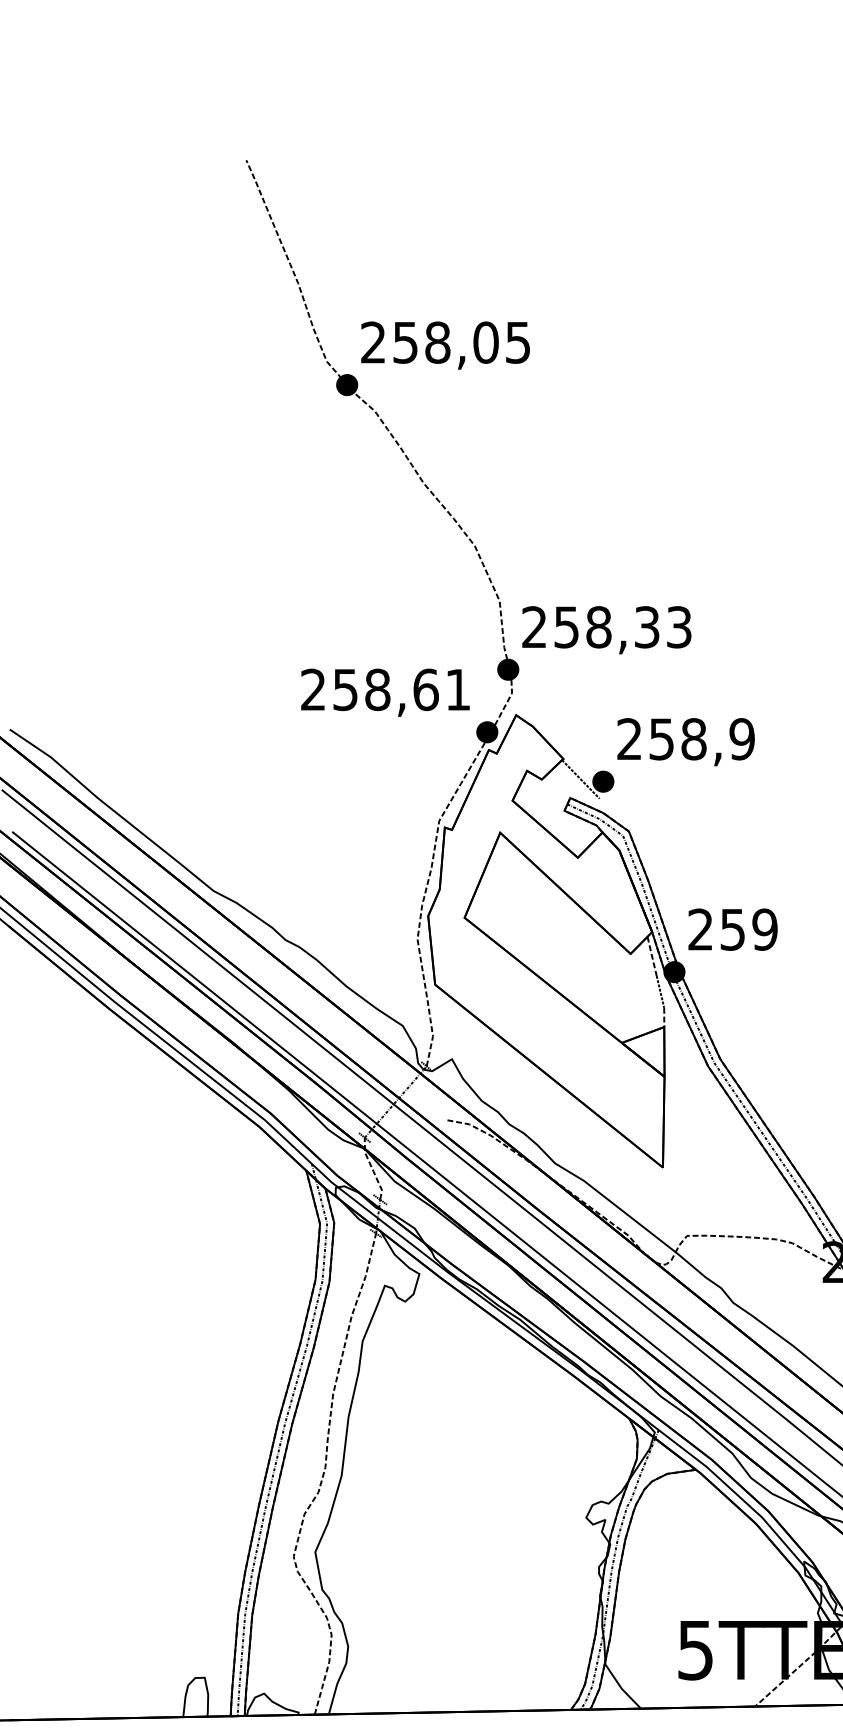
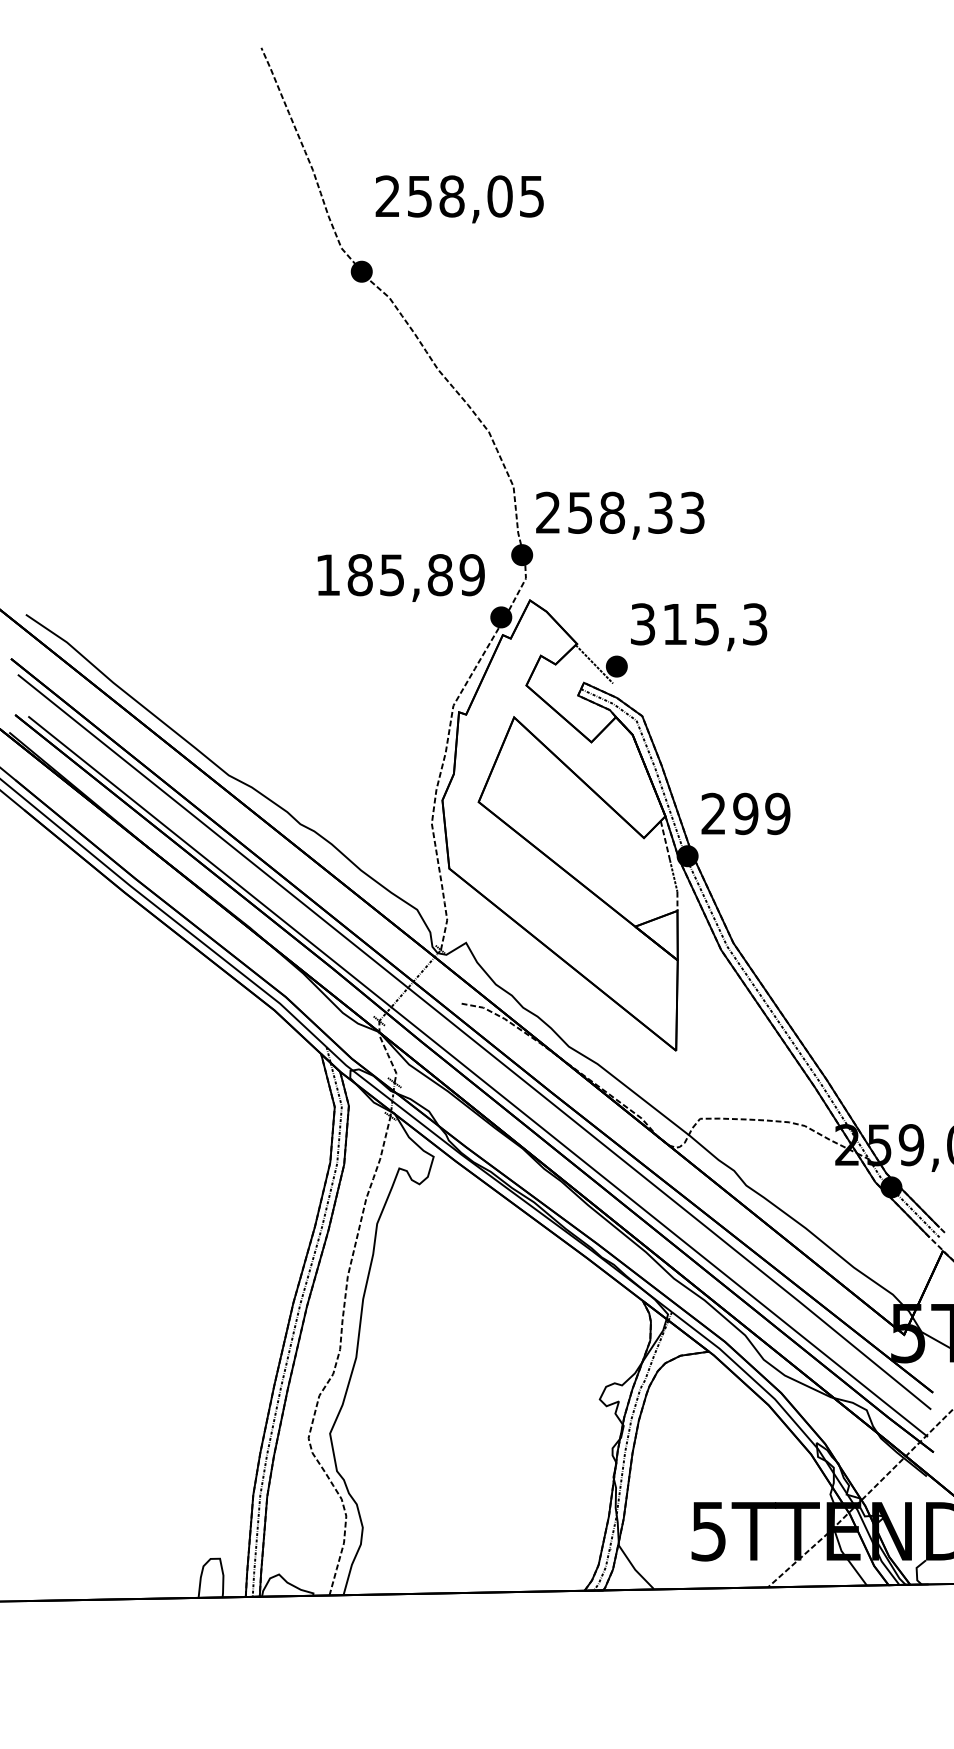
text: (445, 345) -> (459, 199), moved
text: (386, 690) -> (400, 575), 258,61 -> 185,89
text: (685, 739) -> (698, 624), 258,9 -> 315,3
text: (732, 929) -> (745, 813), 259 -> 299

